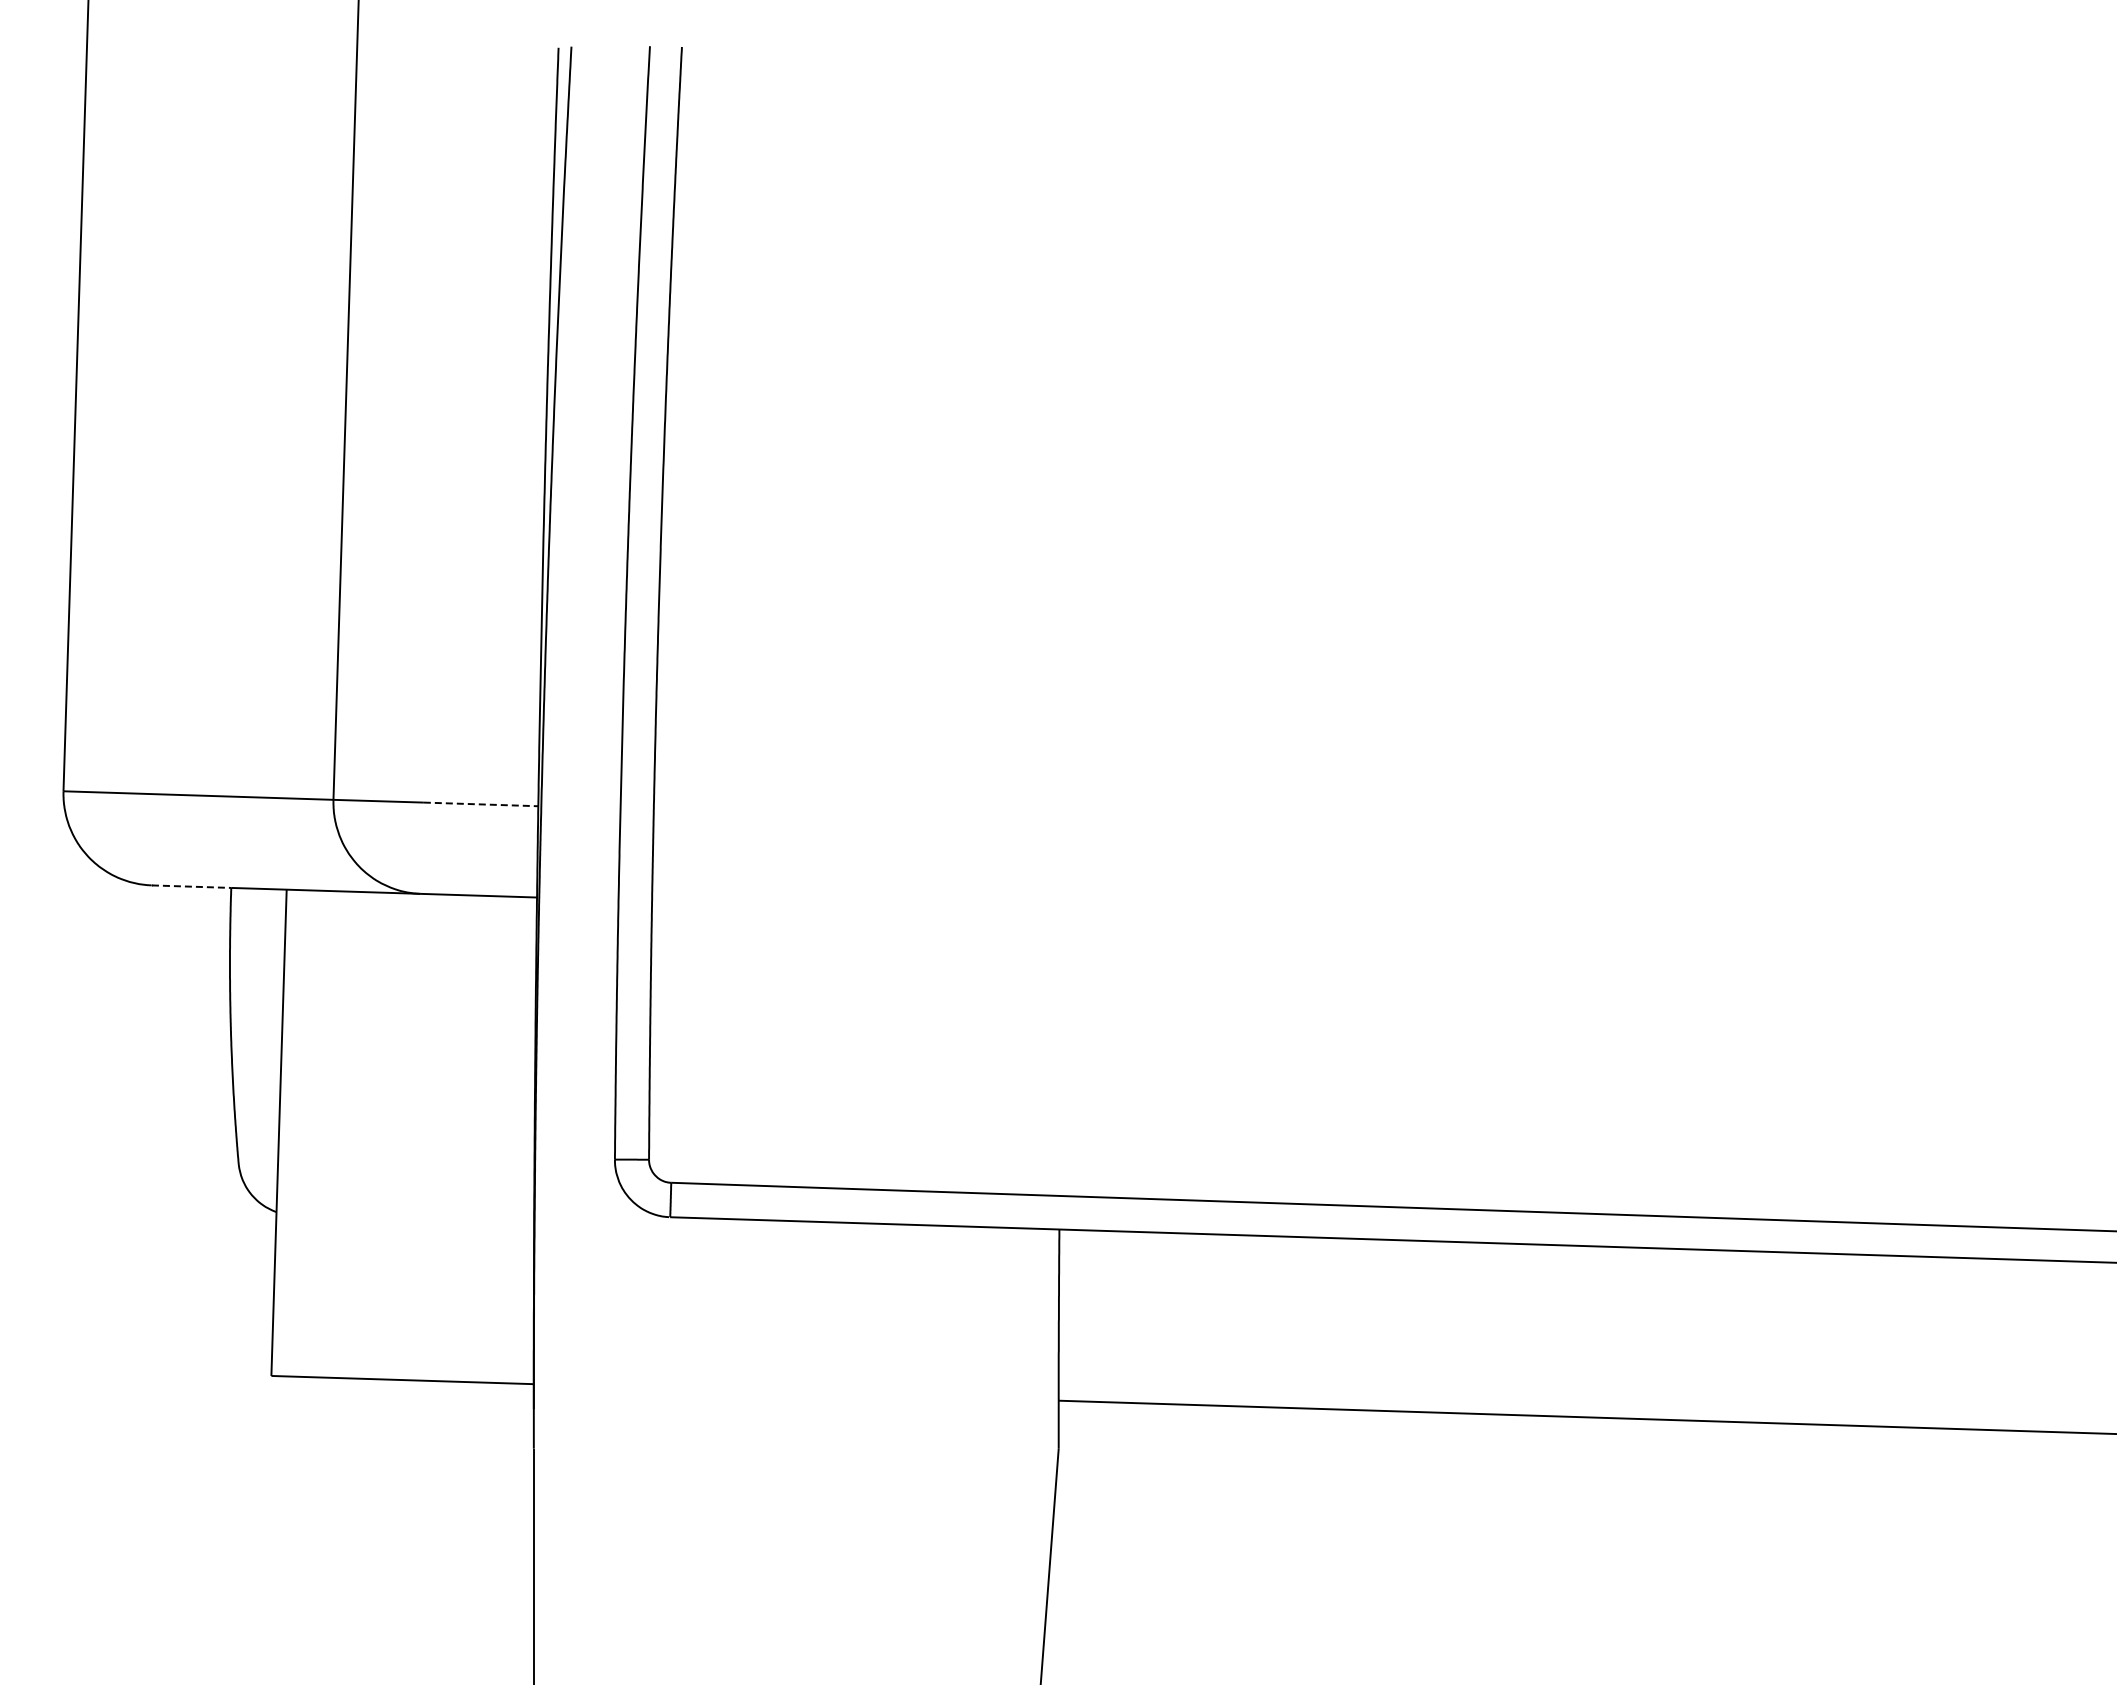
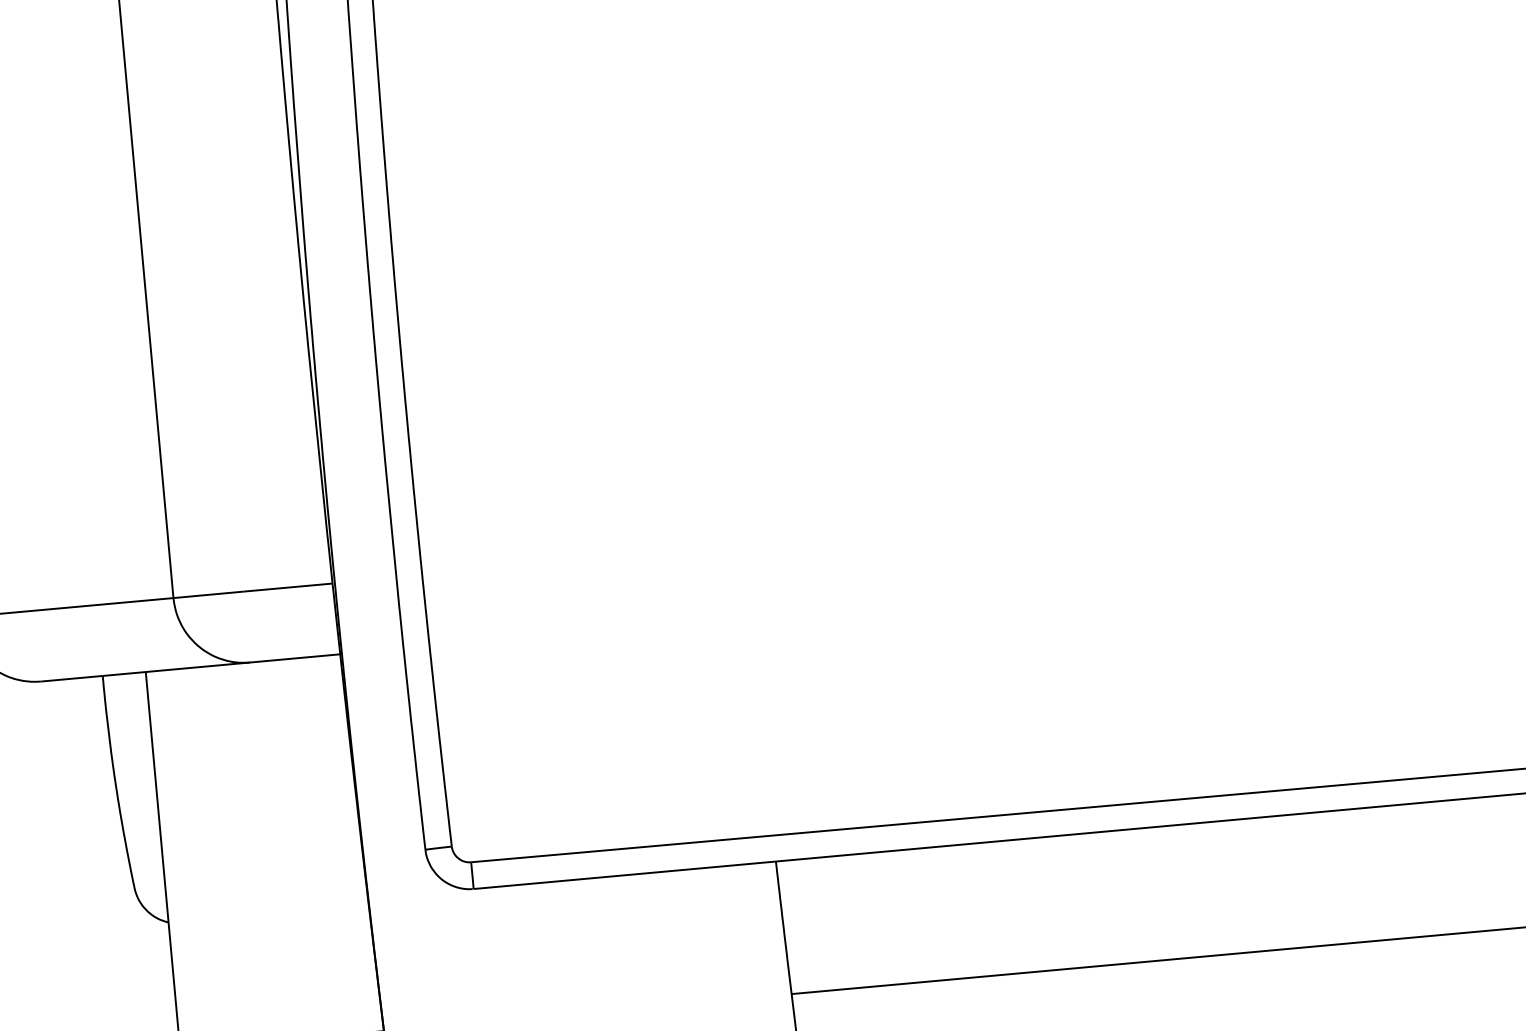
line: (481, 804) -> (288, 587), dashed -> solid
line: (191, 886) -> (71, 678), dashed -> solid

